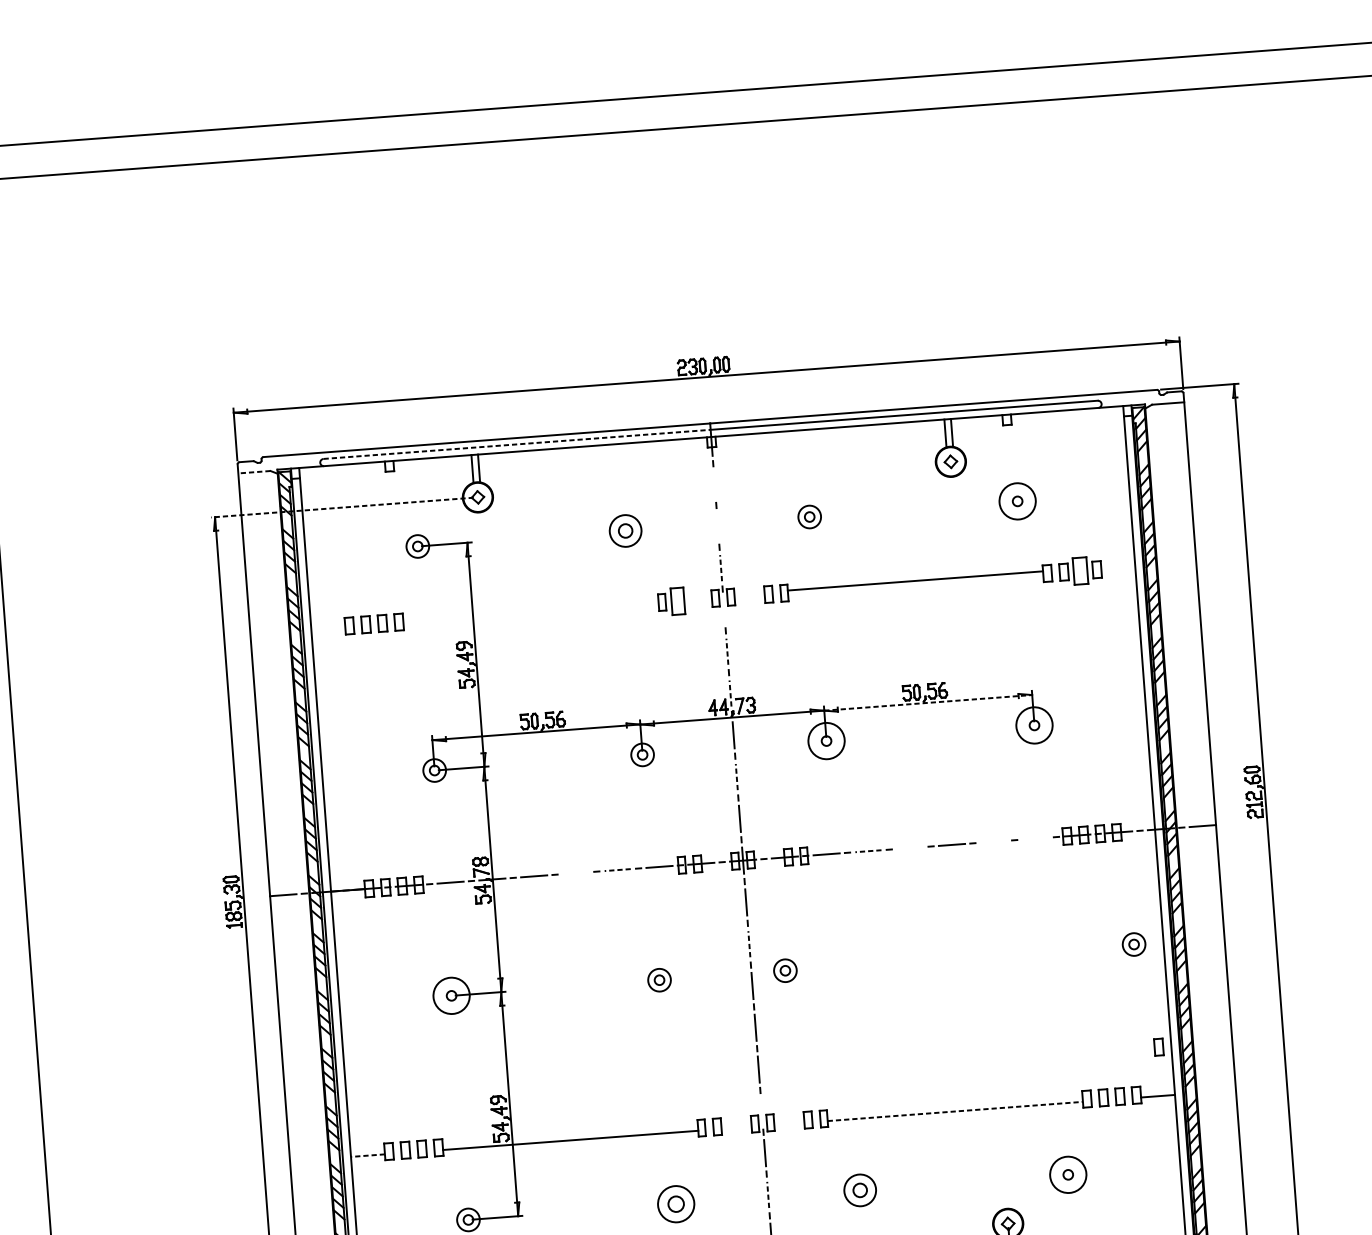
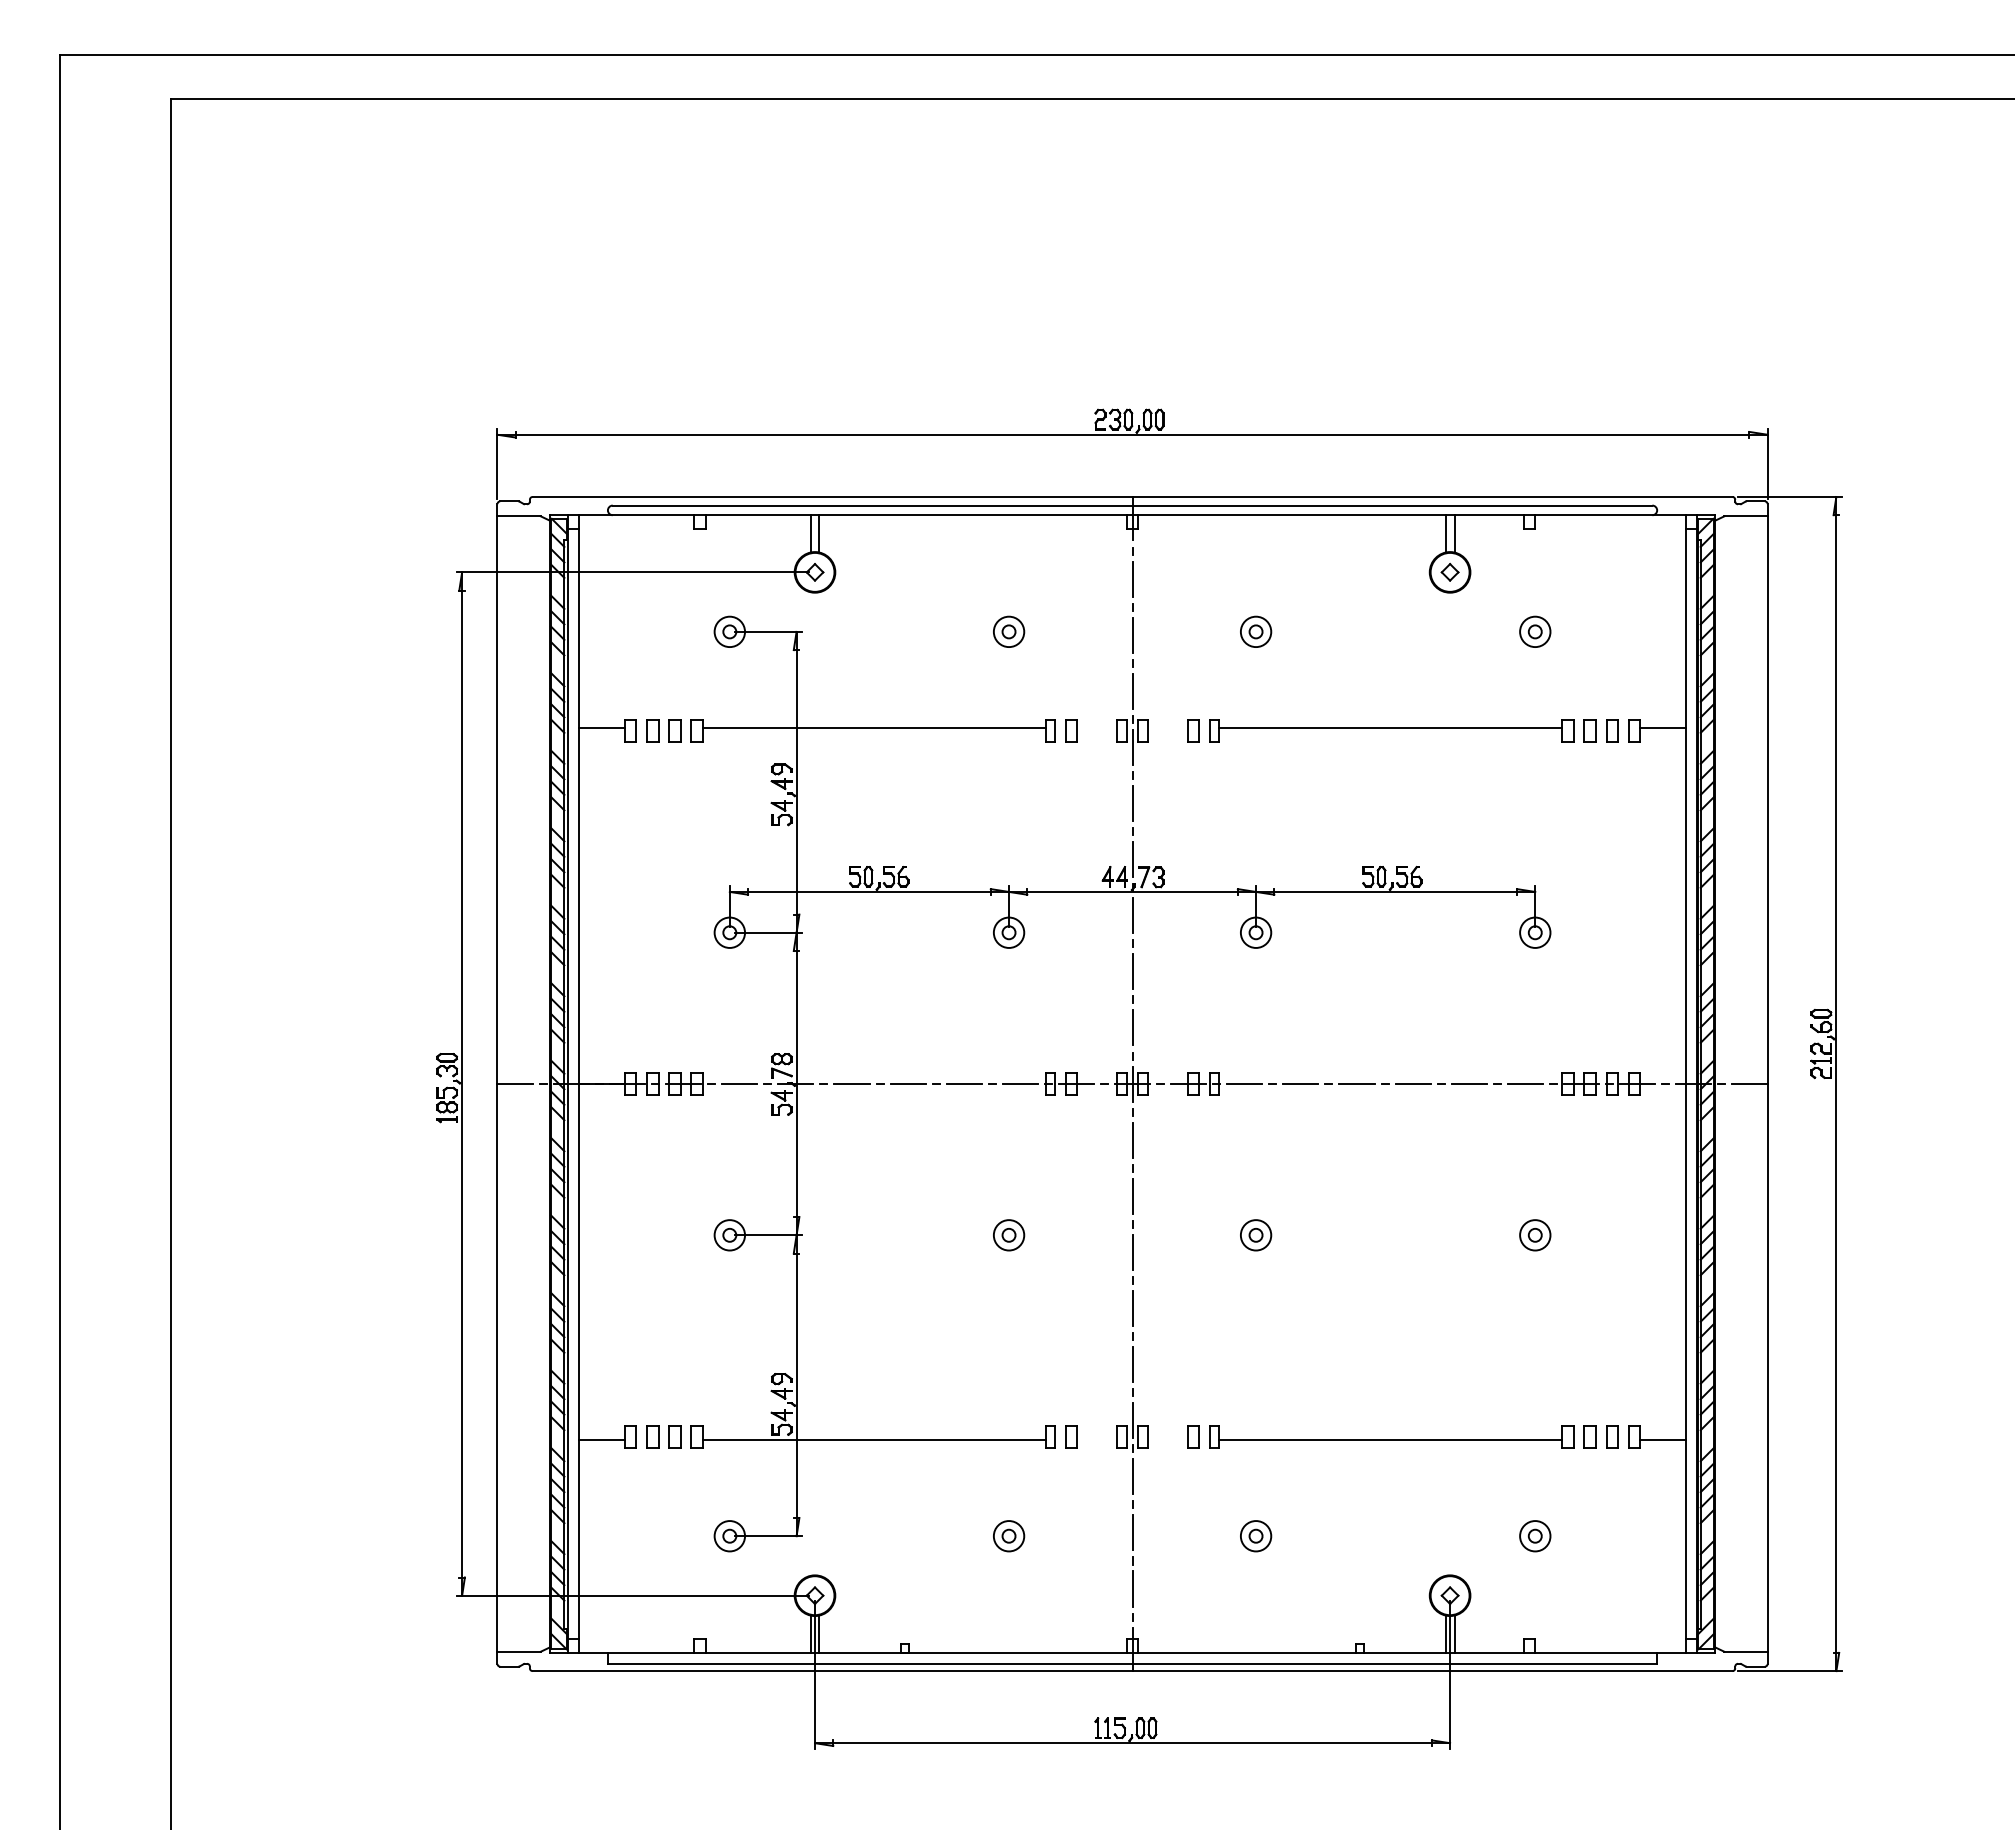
line: (517, 444) -> (872, 505), dashed -> solid
line: (254, 472) -> (519, 516), dashed -> solid
line: (714, 484) -> (1132, 578), added
circle: (1017, 501) -> (1535, 631), size x0.62
line: (342, 507) -> (632, 572), dashed -> solid
line: (717, 525) -> (1132, 634), added
part: (626, 530) -> (1009, 631), size x0.71
line: (1117, 565) -> (1662, 727), added
line: (721, 568) -> (1132, 691), dashed -> solid
part: (1080, 570) -> (1612, 730), size x0.62
part: (677, 600) -> (1071, 730), size x0.62
line: (530, 609) -> (873, 727), added
line: (724, 609) -> (1132, 746), added
line: (327, 624) -> (601, 727), added
line: (727, 651) -> (1132, 803), dashed -> solid
line: (730, 693) -> (1132, 859), dashed -> solid
line: (928, 702) -> (1395, 891), dashed -> solid
circle: (1034, 725) -> (1535, 932), size x0.62
circle: (826, 740) -> (1255, 932), size x0.62
line: (736, 776) -> (1132, 971), dashed -> solid
line: (1034, 839) -> (1524, 1084), added
line: (993, 842) -> (1468, 1084), added
line: (909, 848) -> (1356, 1084), added
line: (868, 851) -> (1300, 1084), dashed -> solid
line: (617, 870) -> (964, 1084), dashed -> solid
line: (575, 873) -> (907, 1084), added
line: (749, 944) -> (1132, 1196), dashed -> solid
part: (1134, 944) -> (1535, 1235), moved
part: (785, 970) -> (1256, 1235), moved
circle: (451, 996) -> (729, 1235), size x0.62
part: (1158, 1046) -> (1668, 1374), removed
line: (761, 1111) -> (1132, 1420), added
line: (955, 1111) -> (1391, 1440), dashed -> solid
line: (368, 1155) -> (602, 1440), dashed -> solid
circle: (1068, 1175) -> (1535, 1536), size x0.62
part: (860, 1190) -> (1256, 1536), size x0.71
line: (768, 1194) -> (1132, 1532), dashed -> solid
part: (676, 1204) -> (1009, 1536), size x0.62

